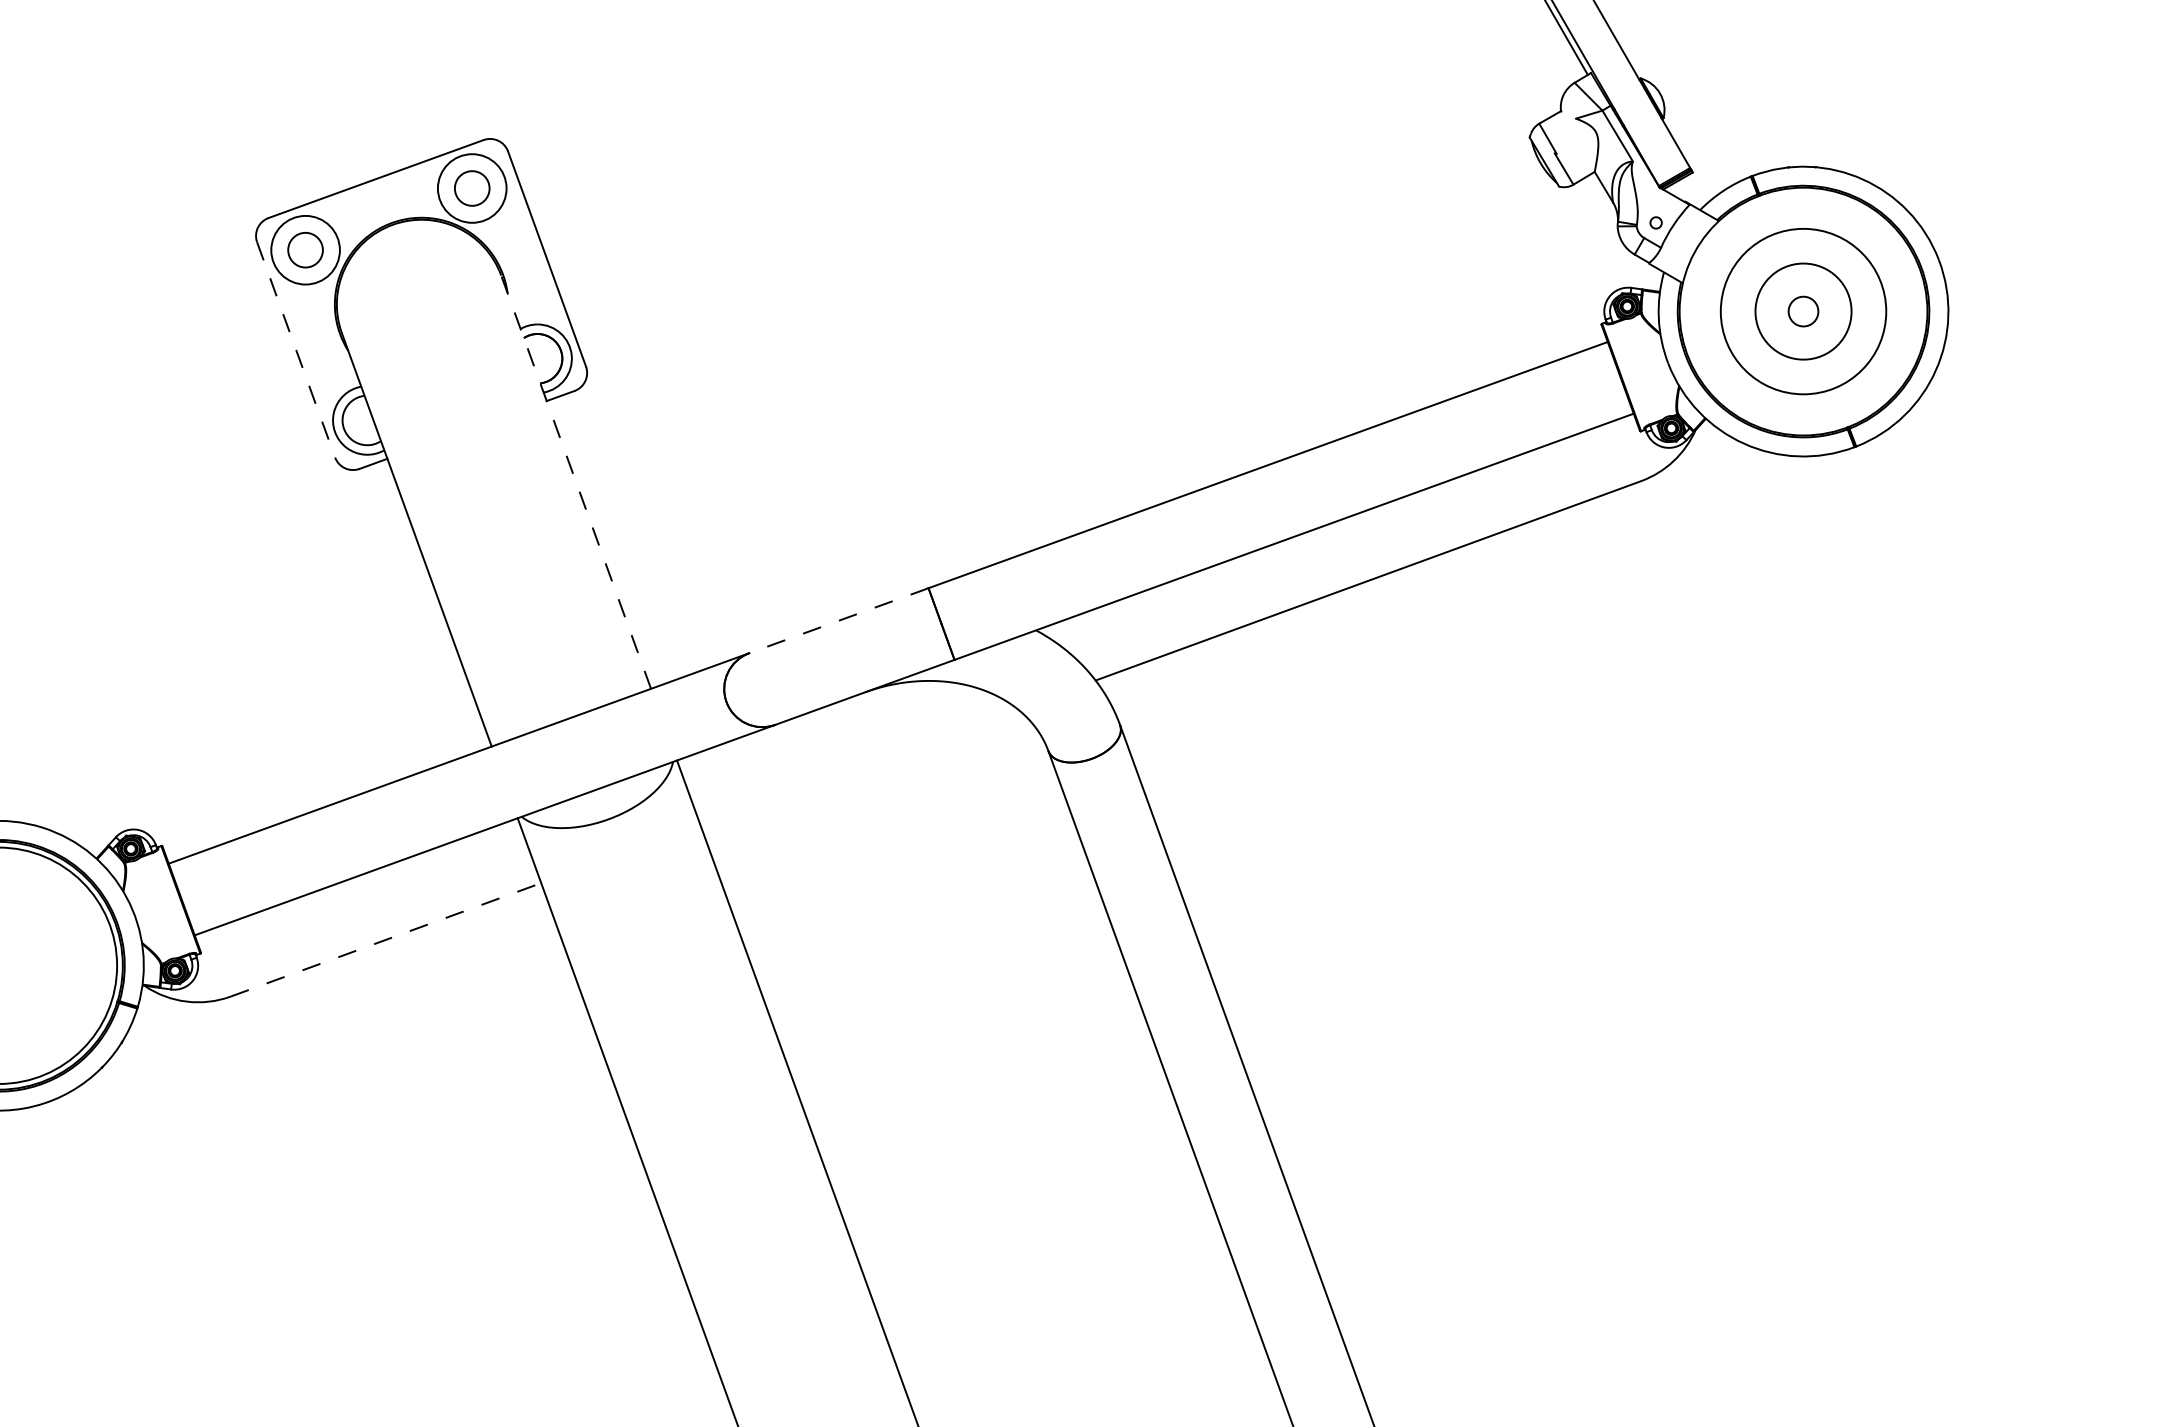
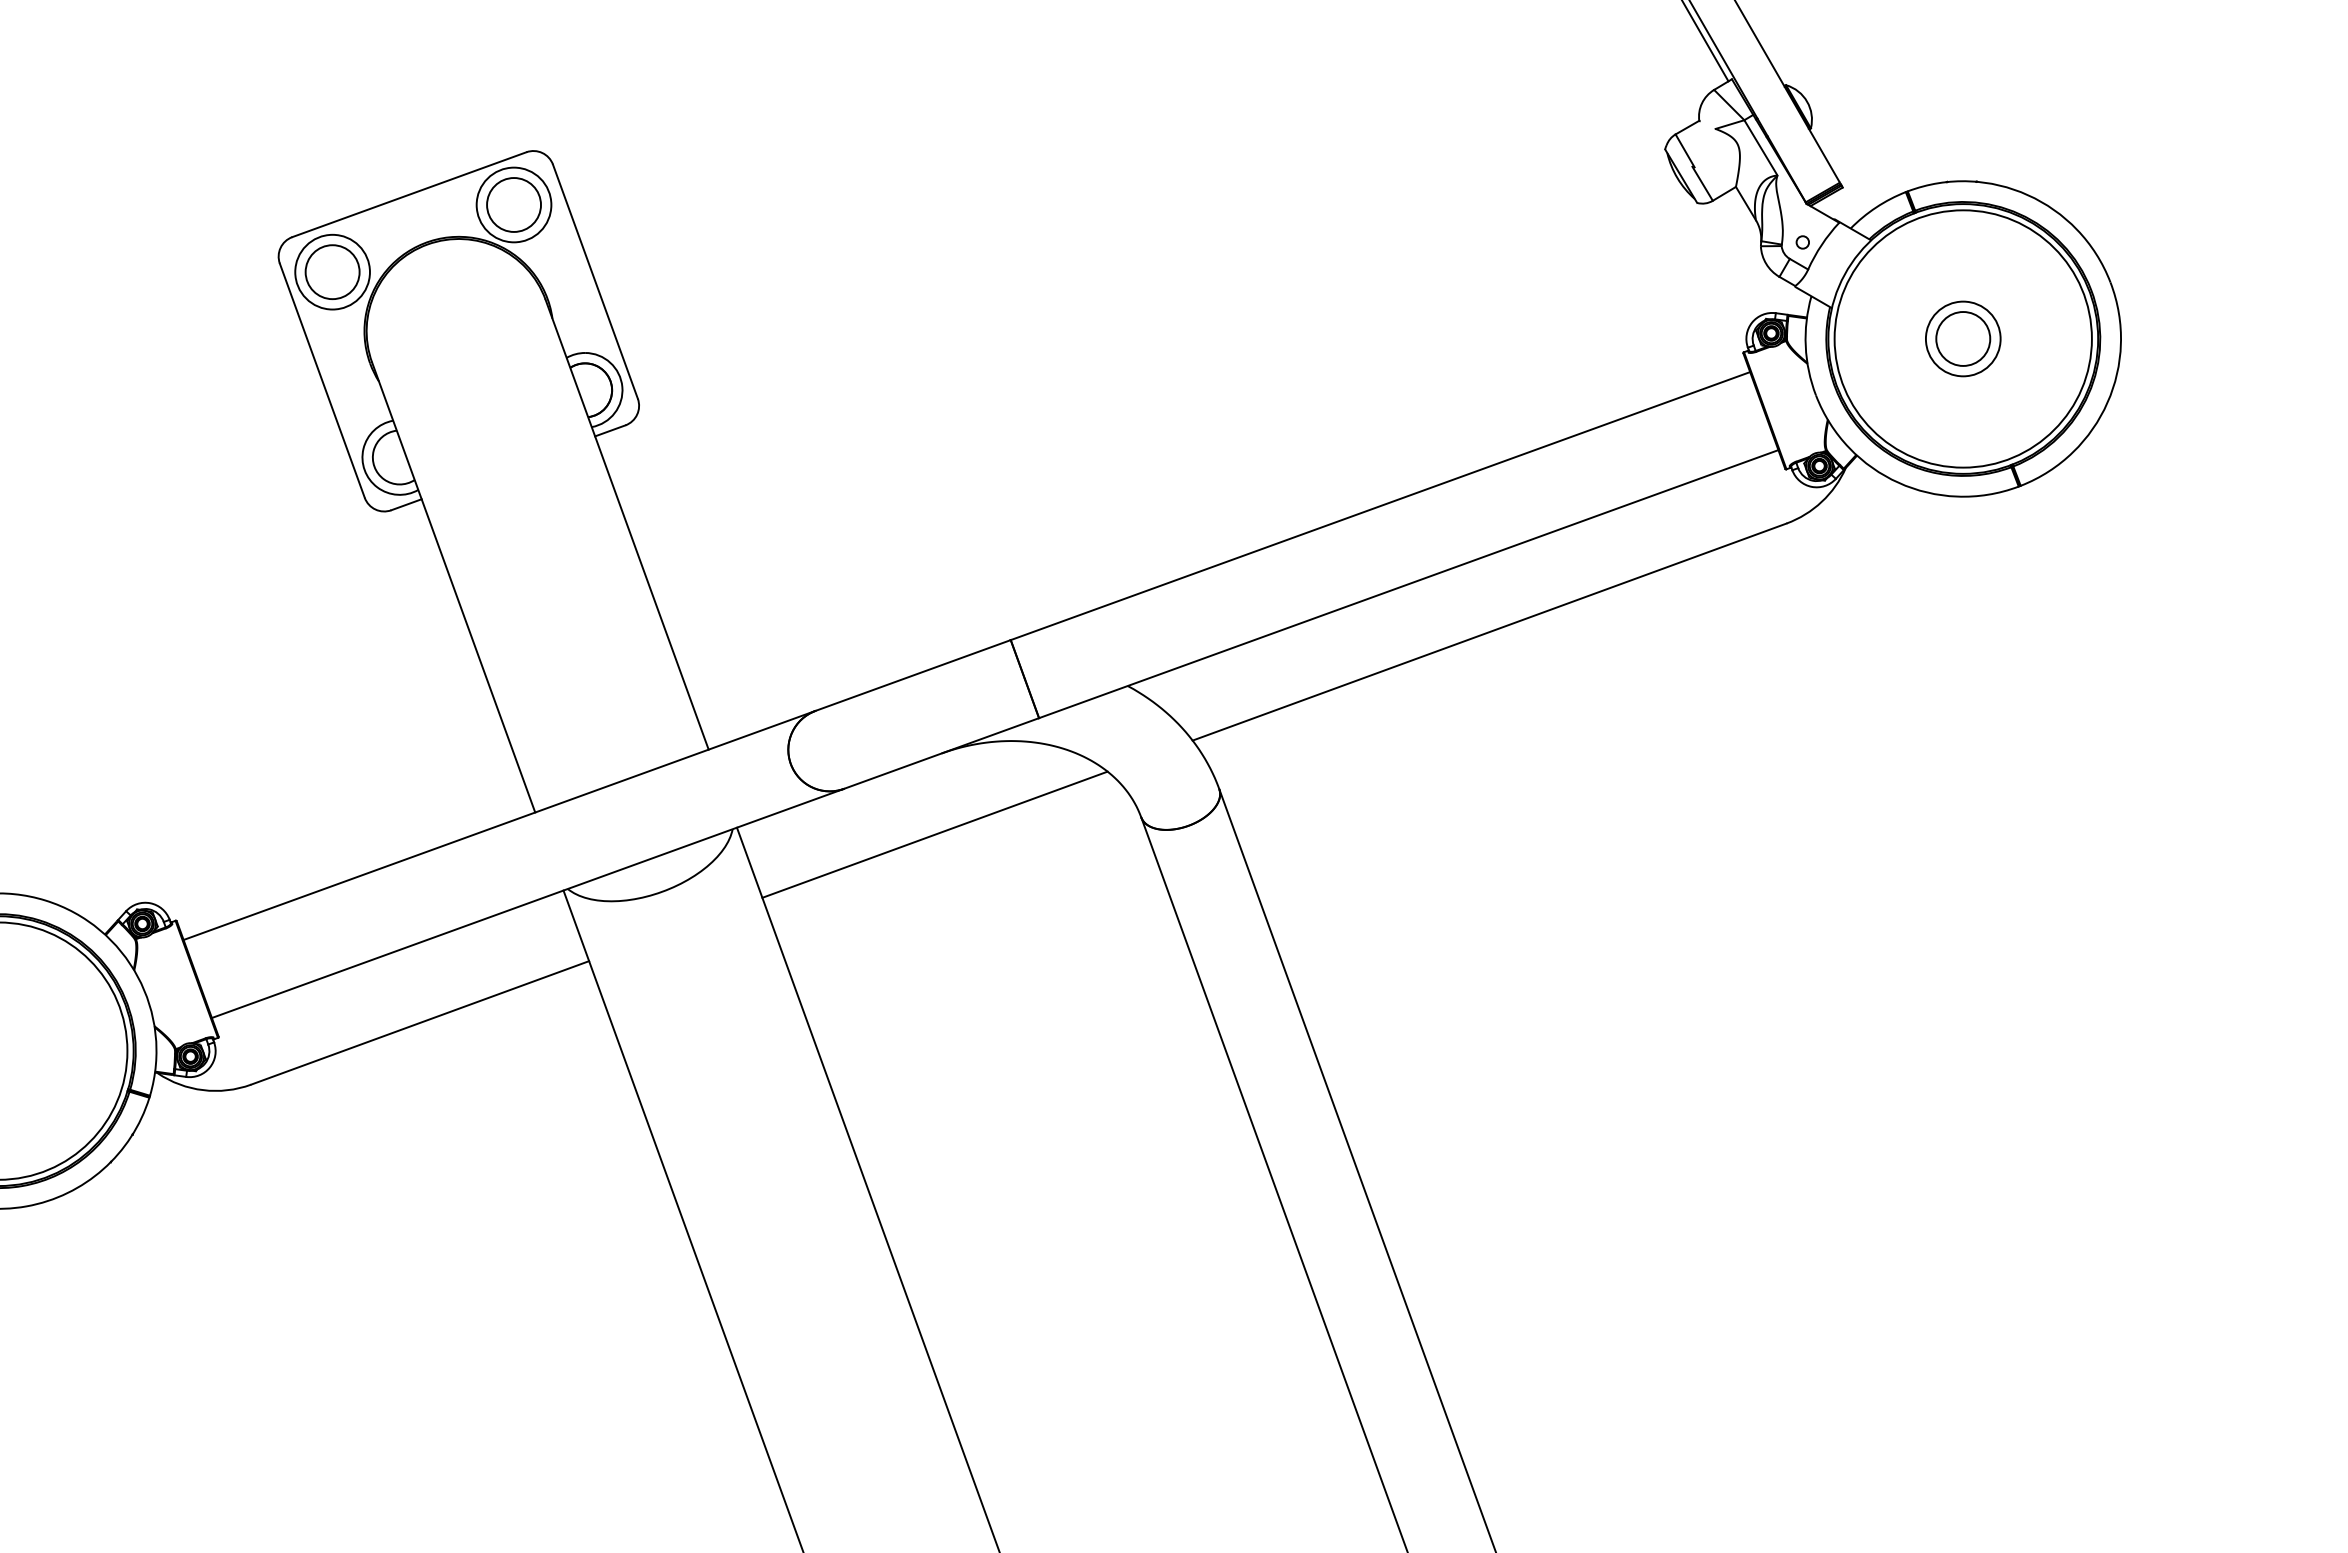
circle: (471, 188) -> (513, 204), size x1.43
circle: (305, 249) -> (332, 271), size x1.43
circle: (1802, 311) -> (1962, 338), size x0.71
circle: (1802, 311) -> (1962, 338), size x1.43
circle: (1803, 311) -> (1963, 338), size x1.67
line: (296, 349) -> (322, 380), dashed -> solid
line: (575, 482) -> (626, 524), dashed -> solid
line: (839, 620) -> (913, 675), dashed -> solid
line: (858, 766) -> (934, 834), added
line: (386, 939) -> (420, 1022), dashed -> solid

